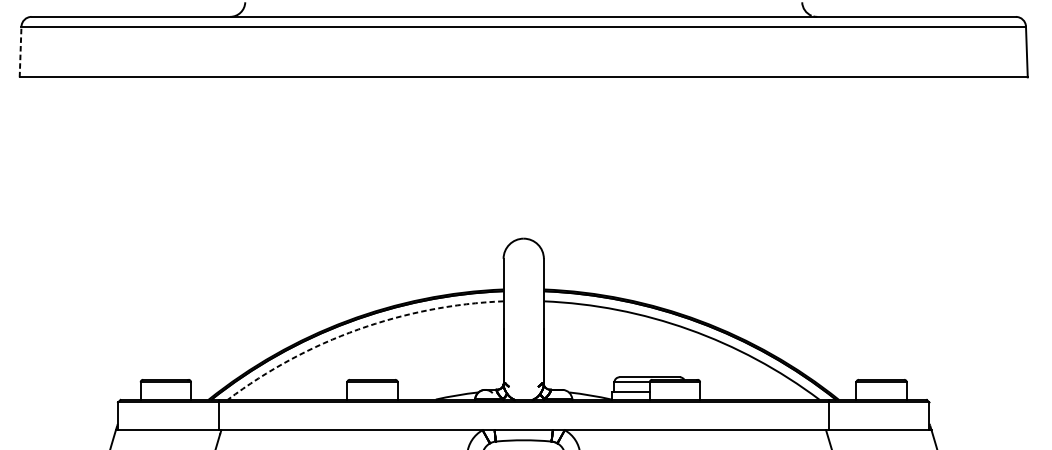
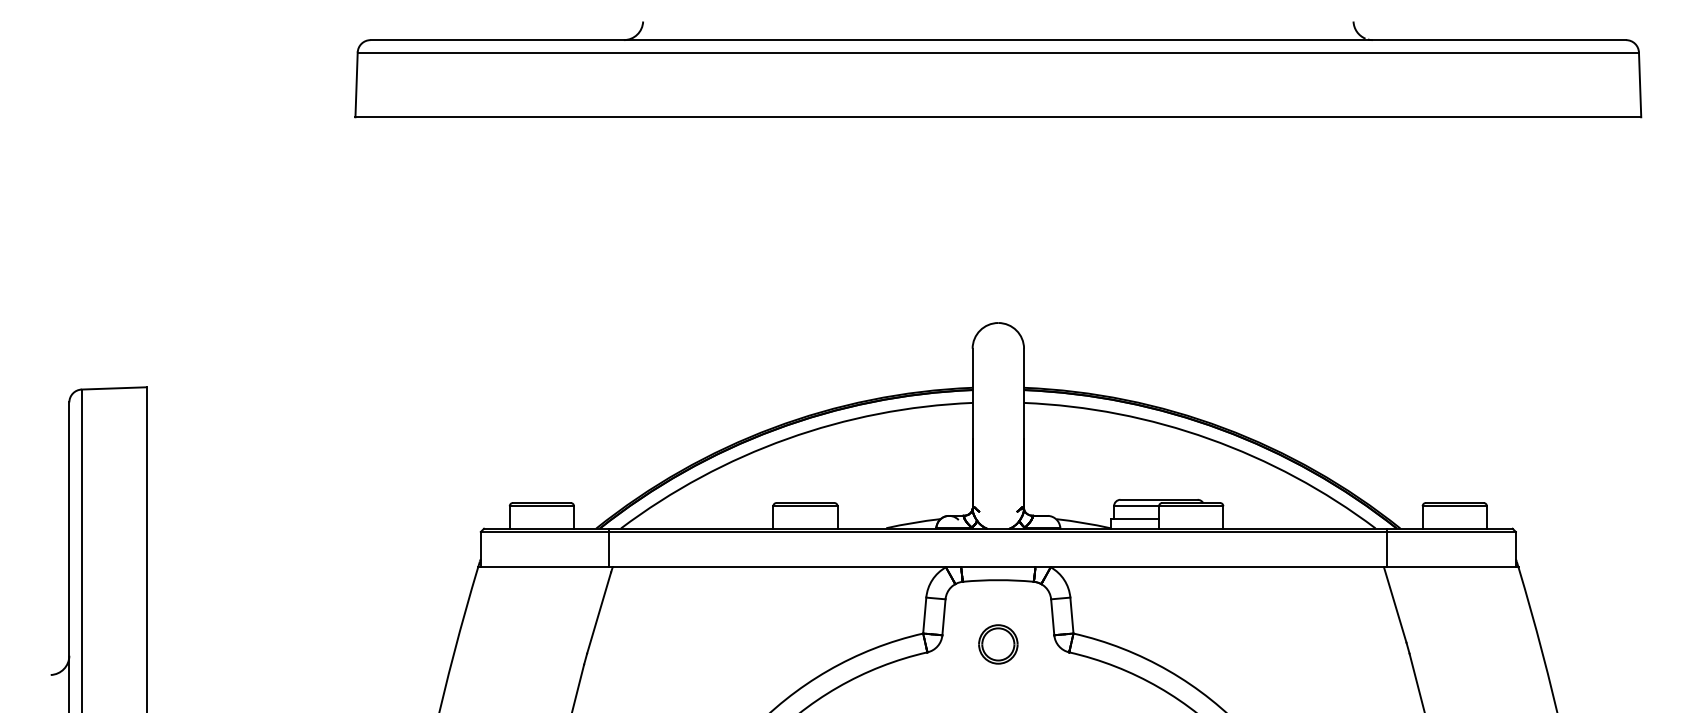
line: (20, 51) -> (356, 84), dashed -> solid
arc: (358, 329) -> (787, 438), dashed -> solid

